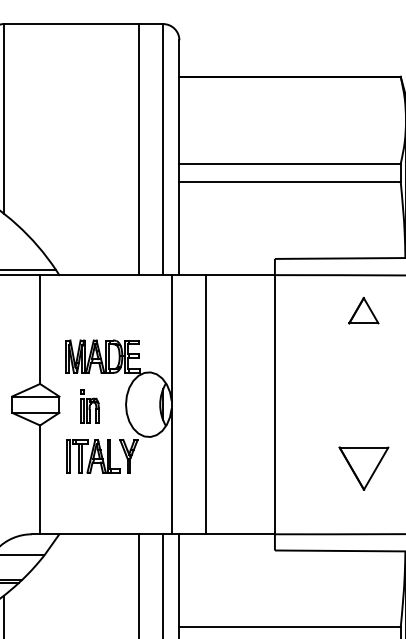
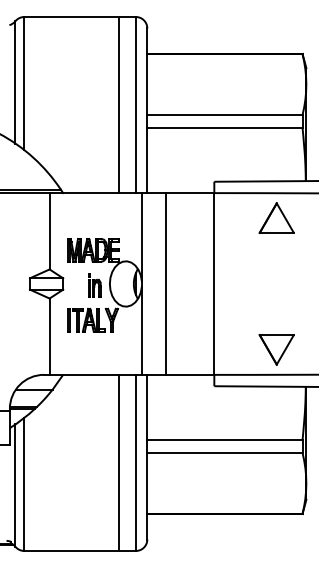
part: (363, 309) -> (276, 217), size x1.67
part: (89, 406) -> (94, 285), moved
part: (363, 468) -> (276, 349), moved

